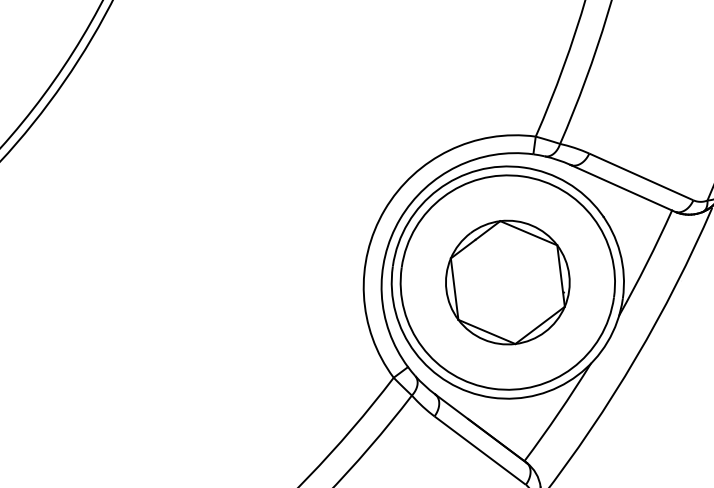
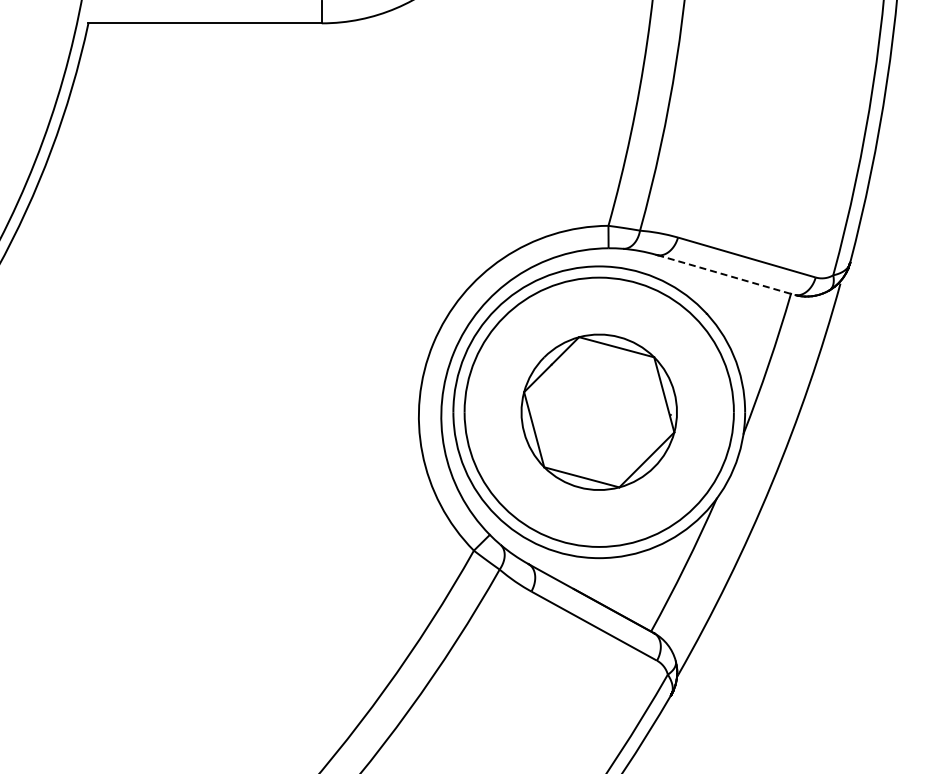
line: (623, 188) -> (726, 275), solid -> dashed

